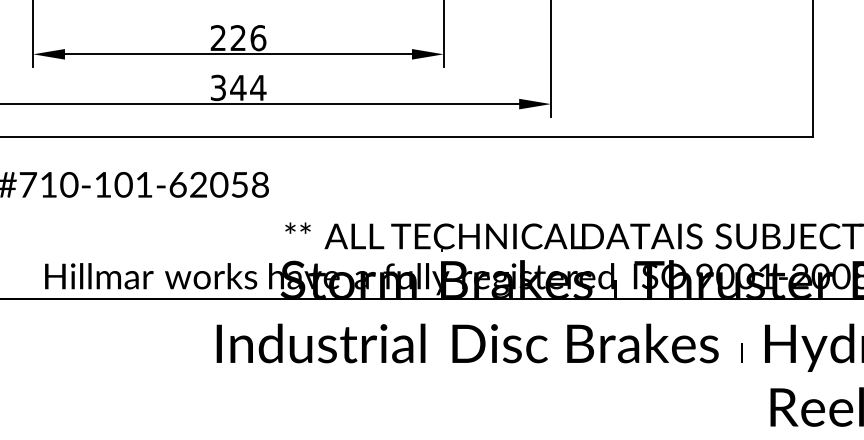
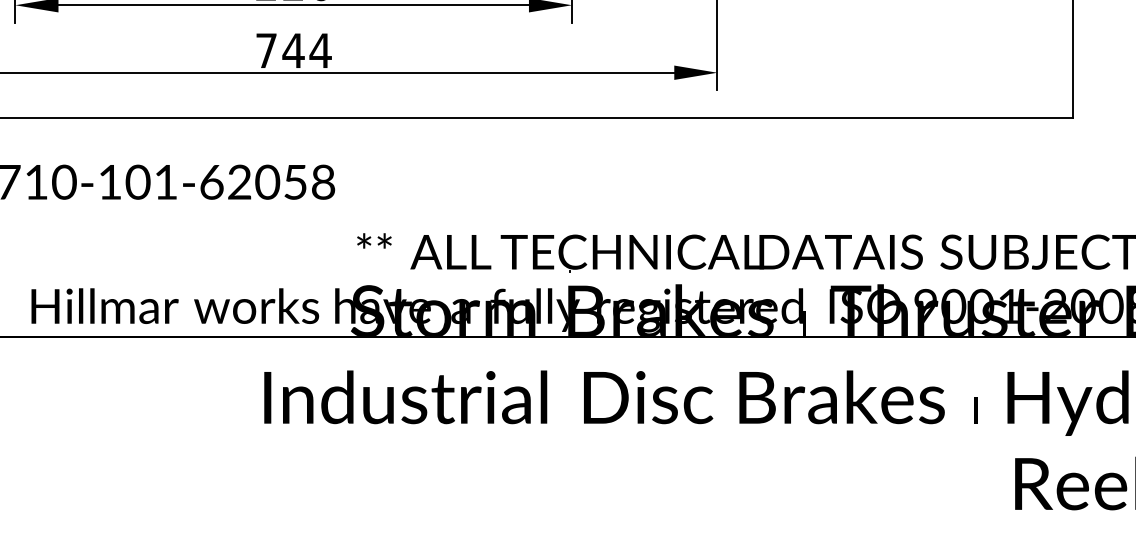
text: (218, 87) -> (266, 50), 344 -> 744

